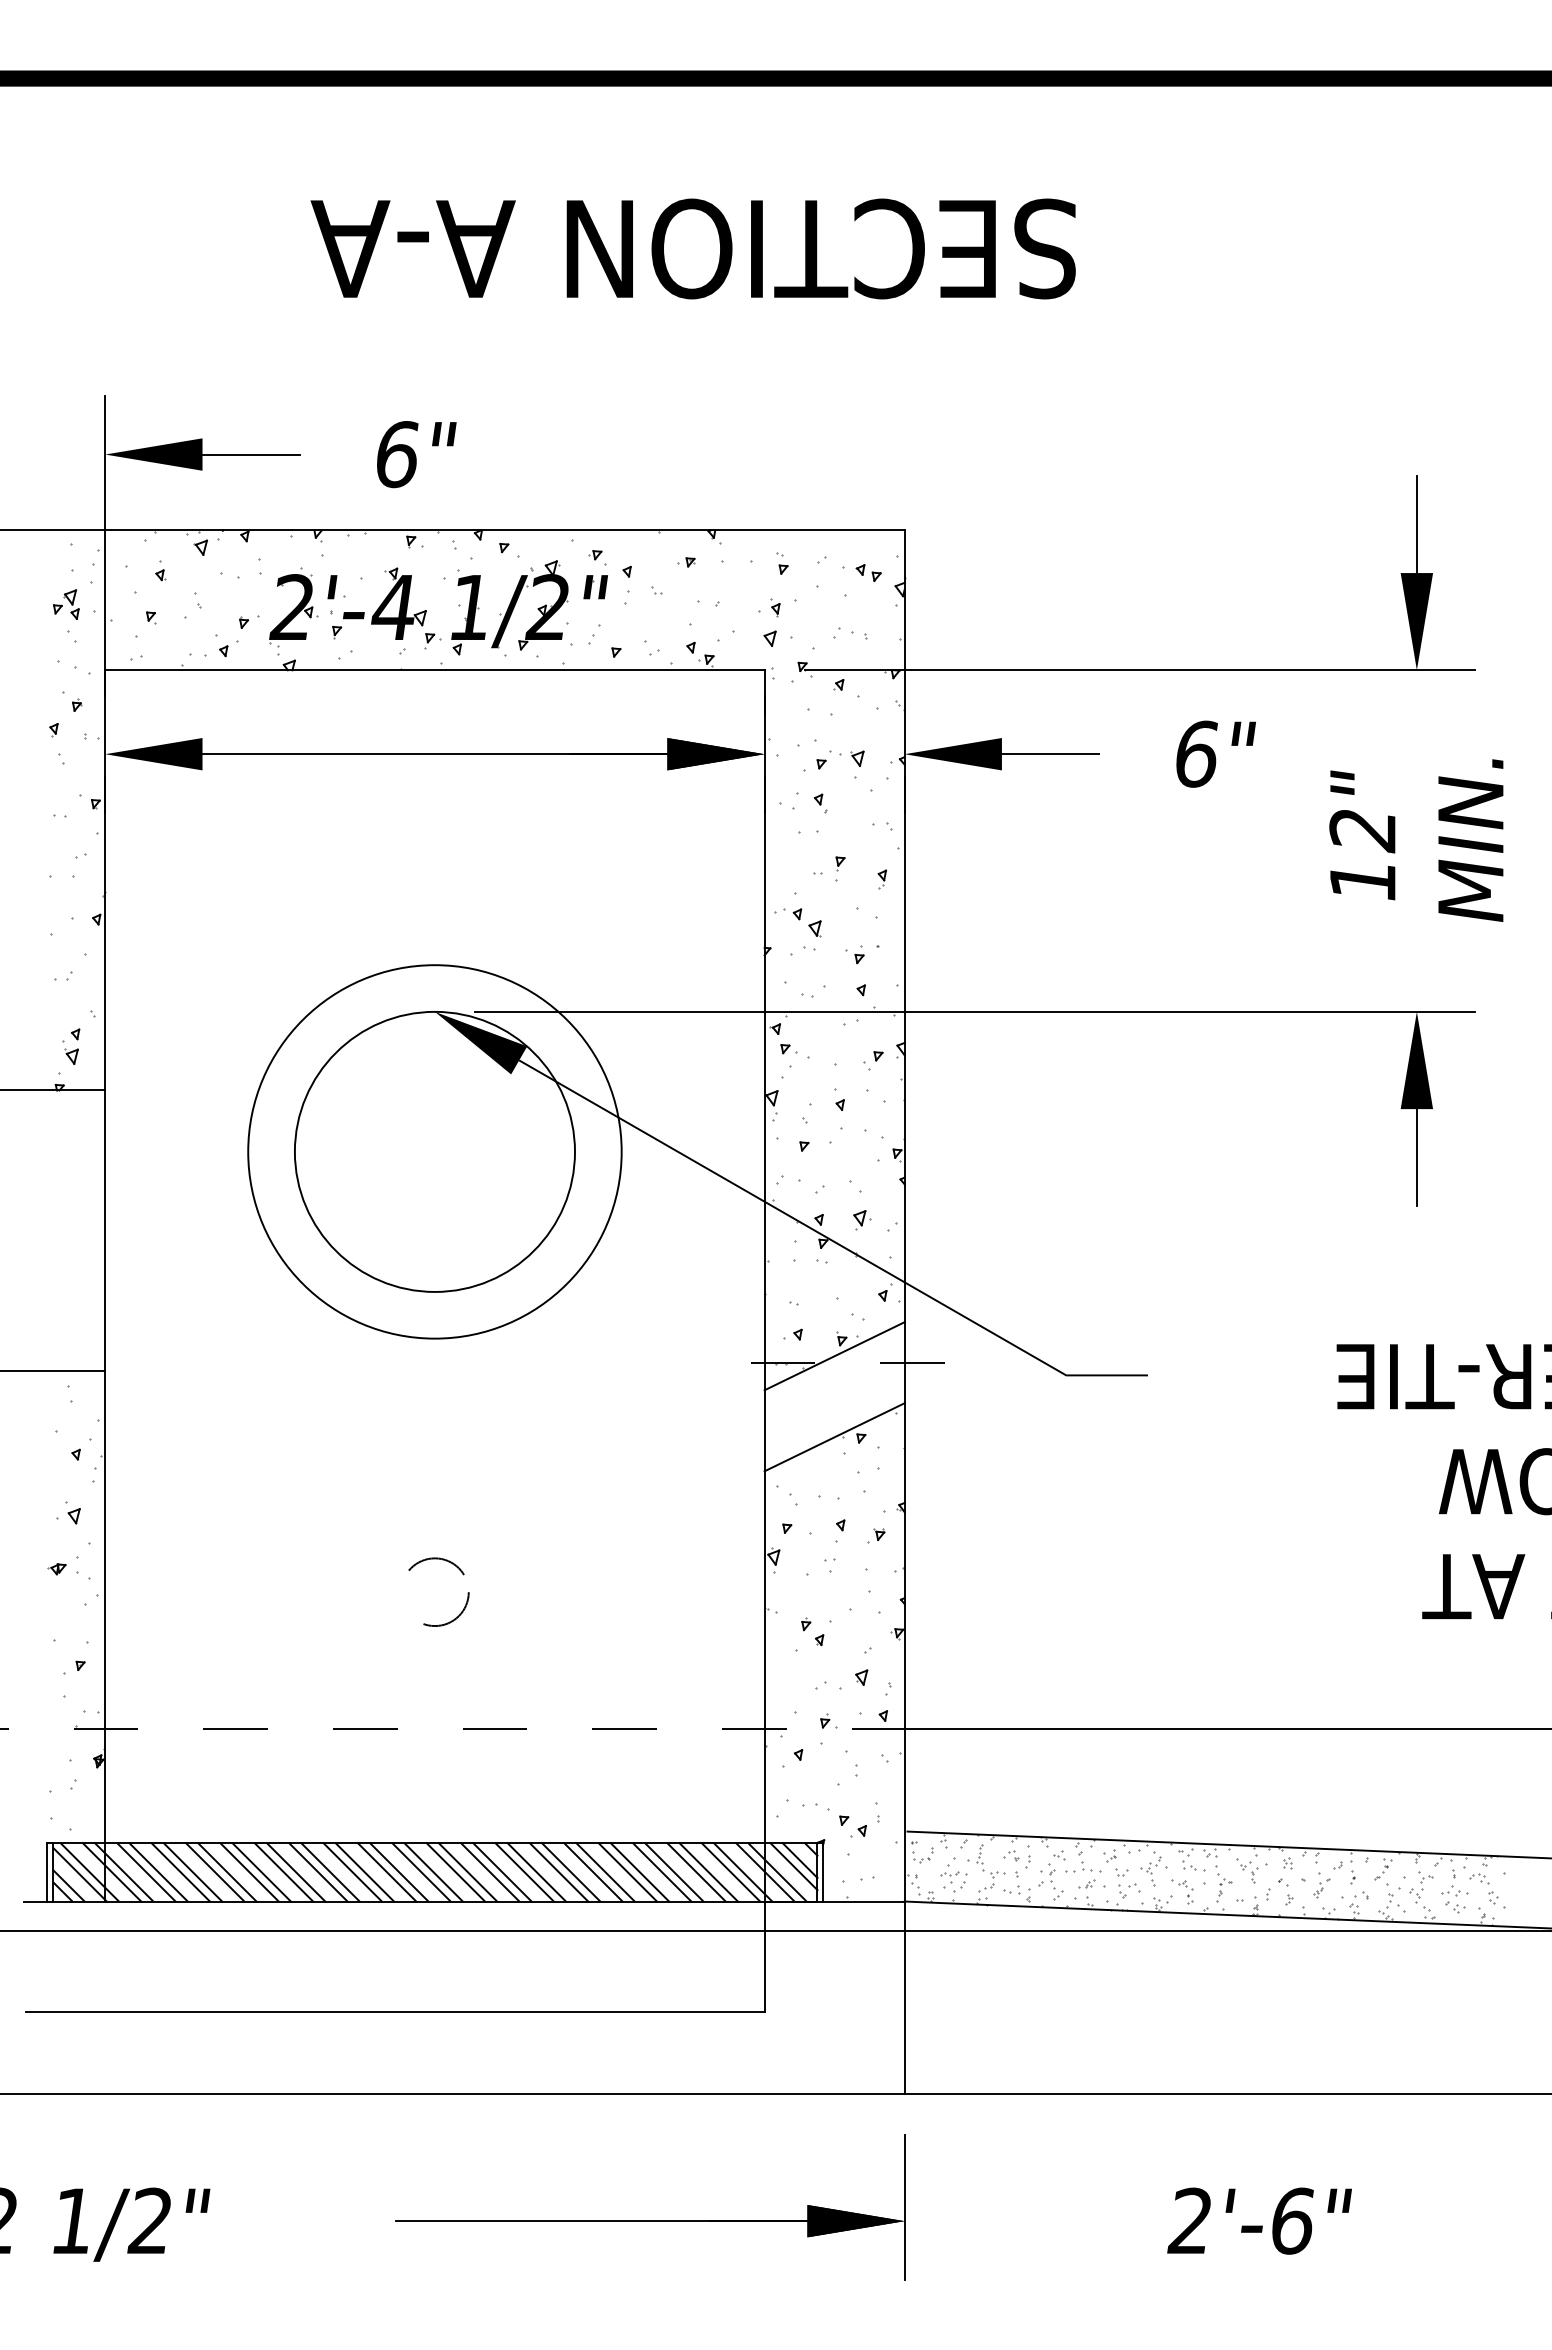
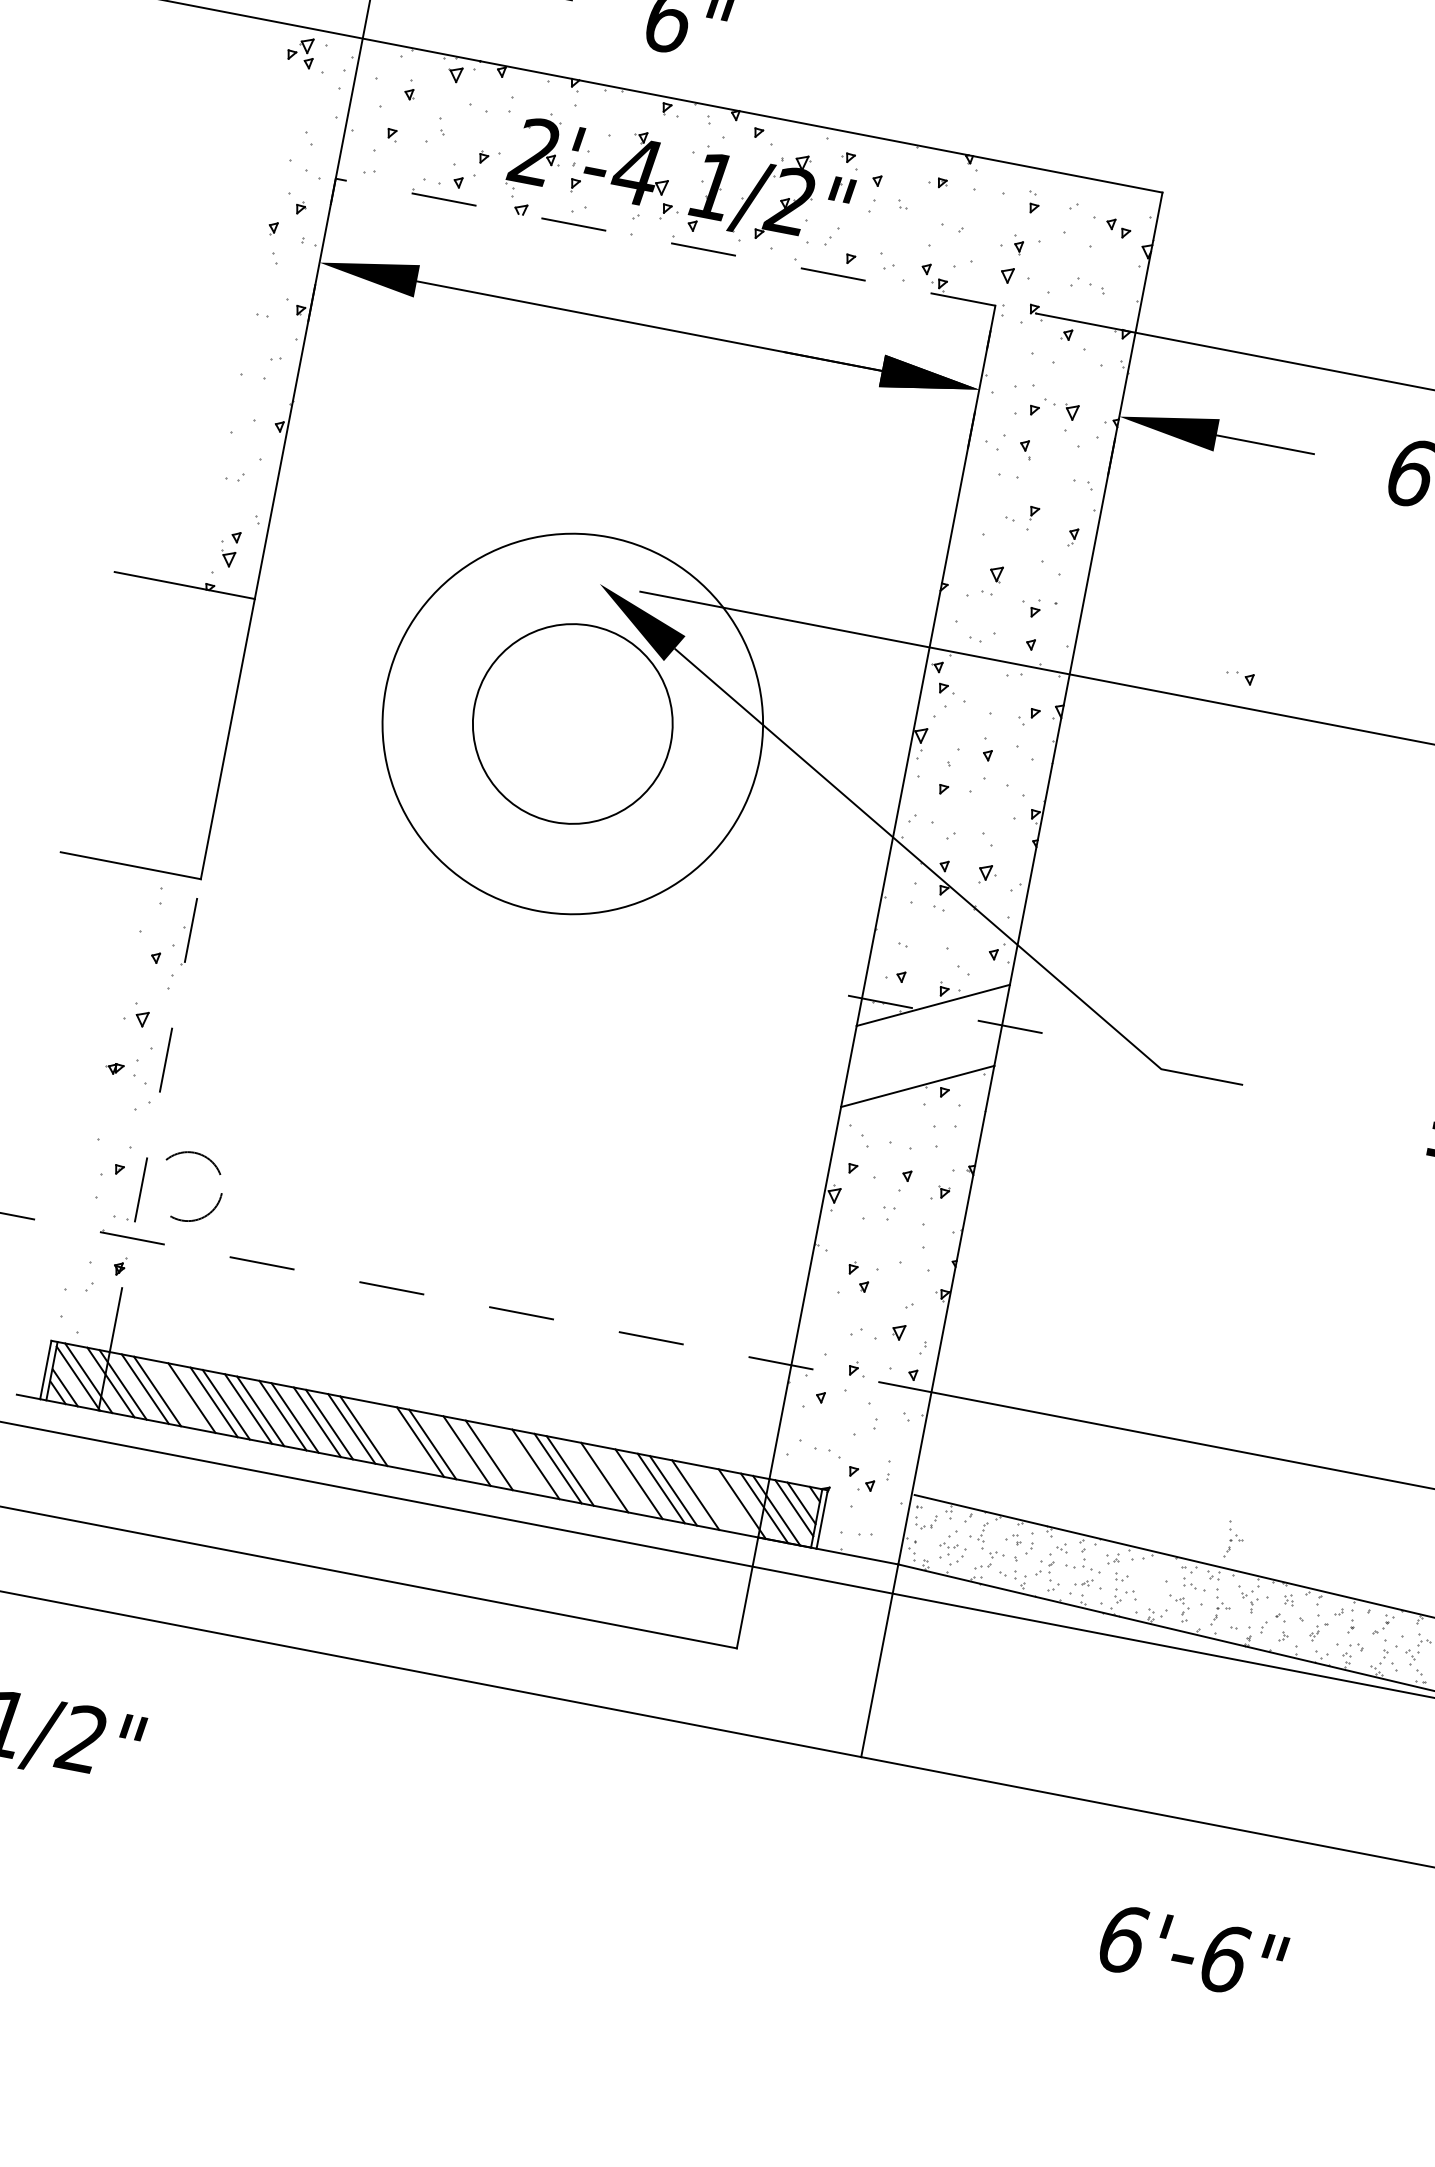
part: (66, 604) -> (301, 51), moved
line: (434, 670) -> (665, 242), solid -> dashed
part: (788, 914) -> (1240, 677), moved
circle: (434, 1151) -> (572, 723), size x0.7
circle: (438, 1591) -> (191, 1186), moved
line: (105, 1606) -> (155, 1115), solid -> dashed
part: (1223, 1815) -> (1233, 1539), added
part: (1150, 1868) -> (1150, 1578), removed
line: (180, 1872) -> (179, 1395), removed
line: (386, 1872) -> (385, 1435), removed
line: (399, 1872) -> (398, 1438), removed
line: (455, 1872) -> (454, 1448), removed
line: (502, 1872) -> (501, 1457), removed
line: (524, 1872) -> (523, 1462), removed
line: (593, 1872) -> (592, 1475), removed
line: (627, 1872) -> (626, 1481), removed
line: (708, 1872) -> (707, 1497), removed
line: (730, 1872) -> (729, 1501), removed
part: (650, 2220) -> (582, 1834), removed
text: (1189, 2220) -> (1121, 1938), 2'-6" -> 6'-6"

